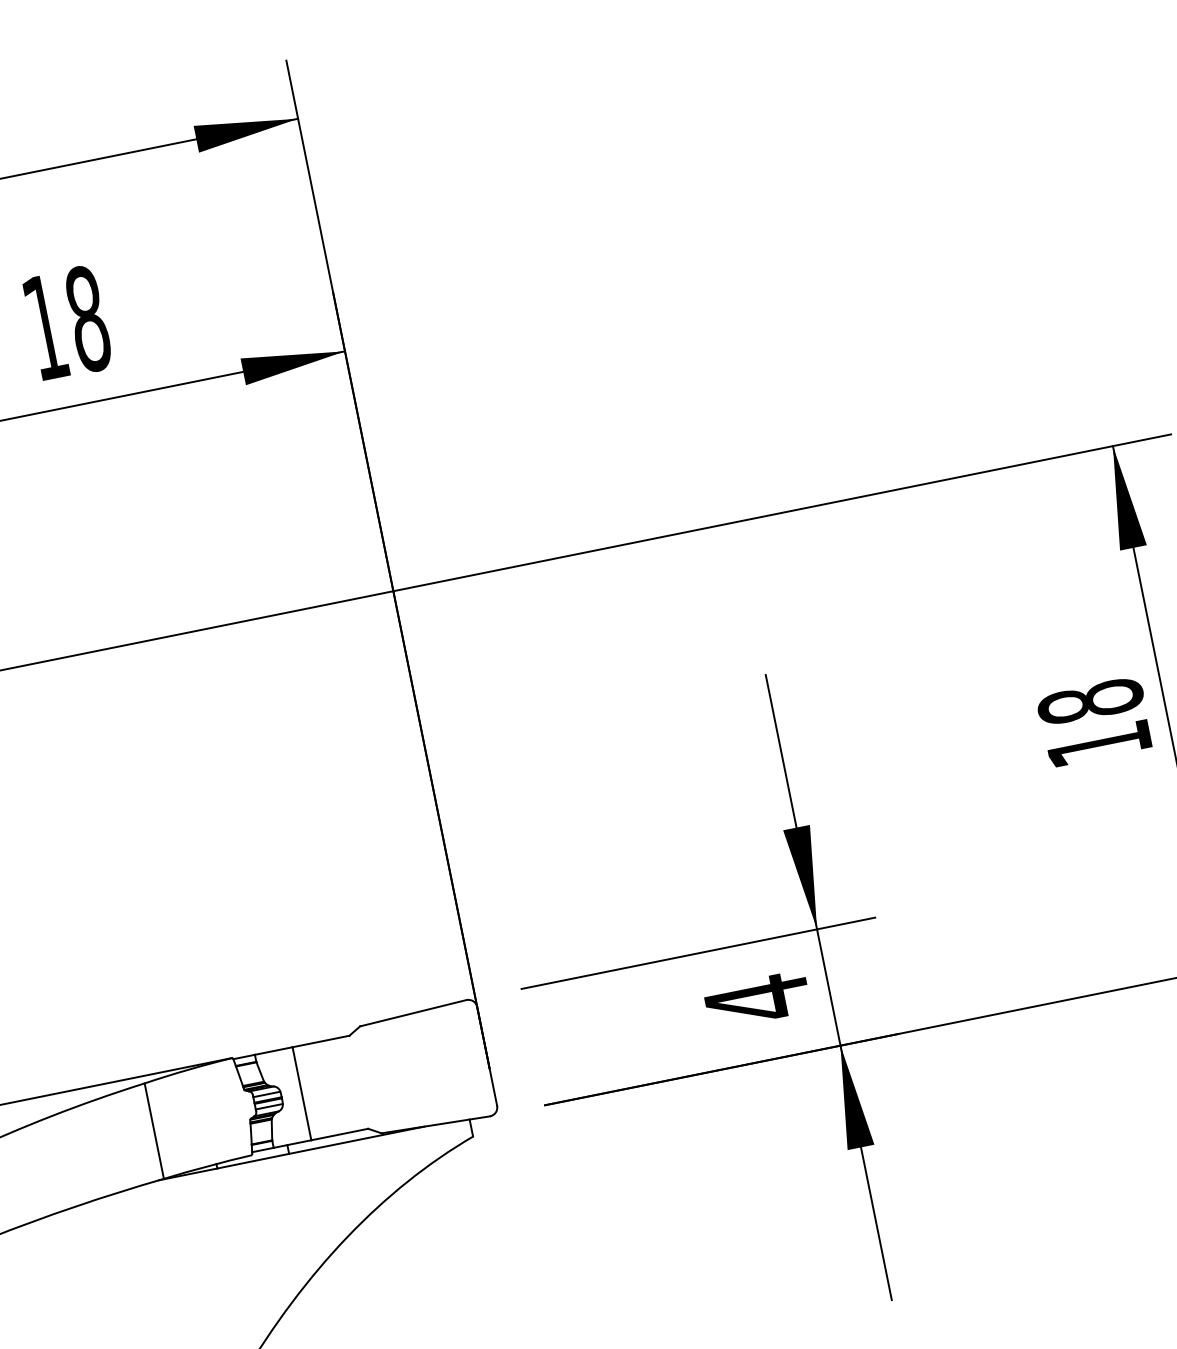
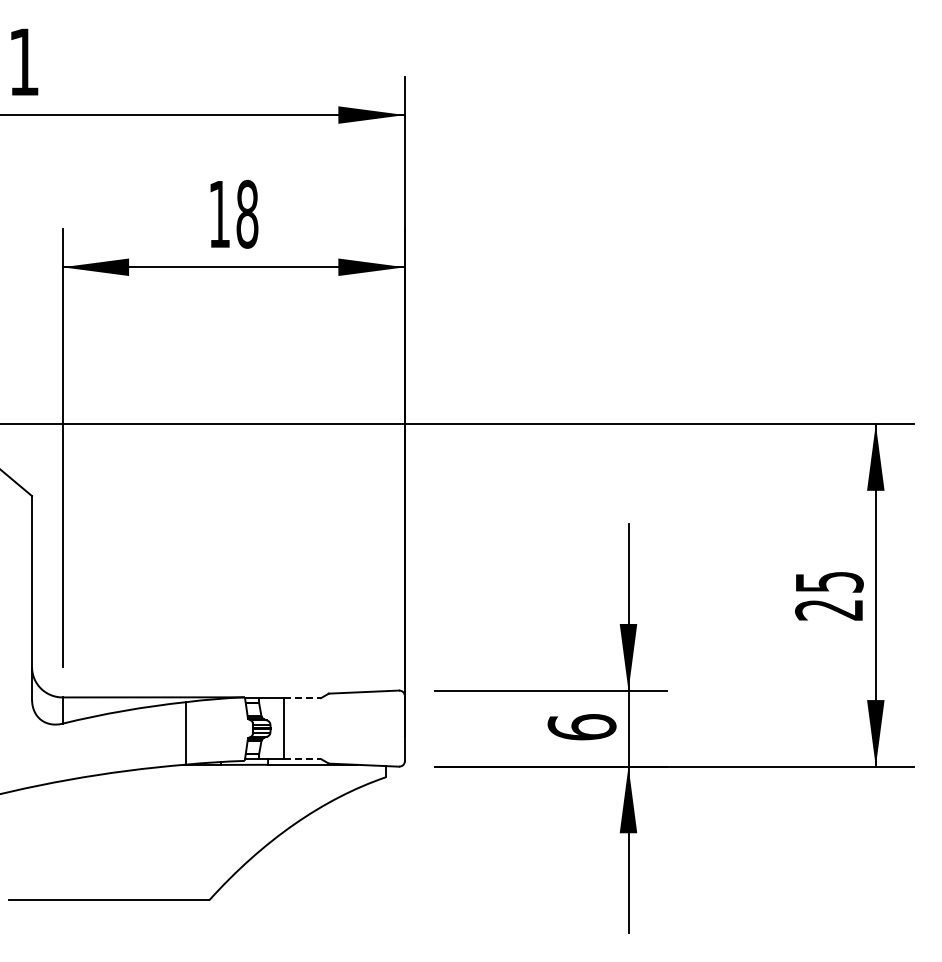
text: (1094, 722) -> (829, 595), 18 -> 25
text: (756, 1000) -> (581, 727), 4 -> 6
line: (321, 1041) -> (302, 698), solid -> dashed
line: (340, 1135) -> (302, 759), solid -> dashed

